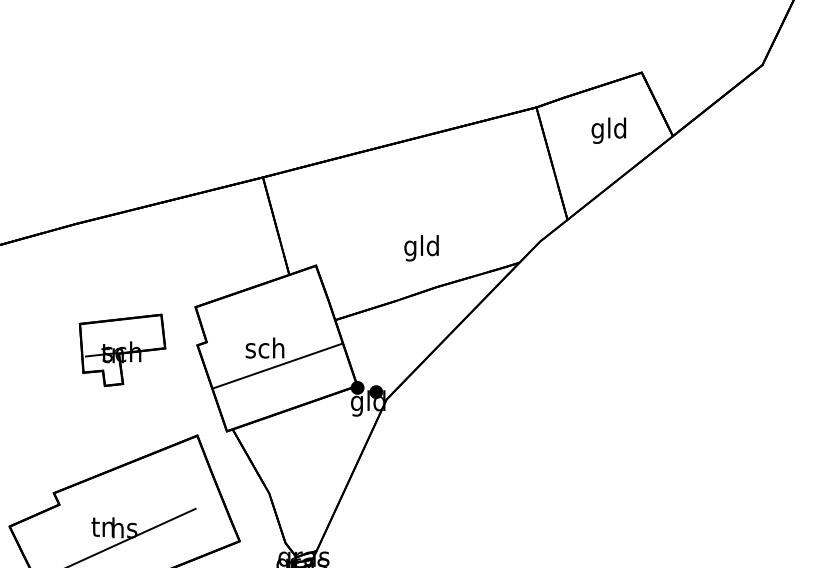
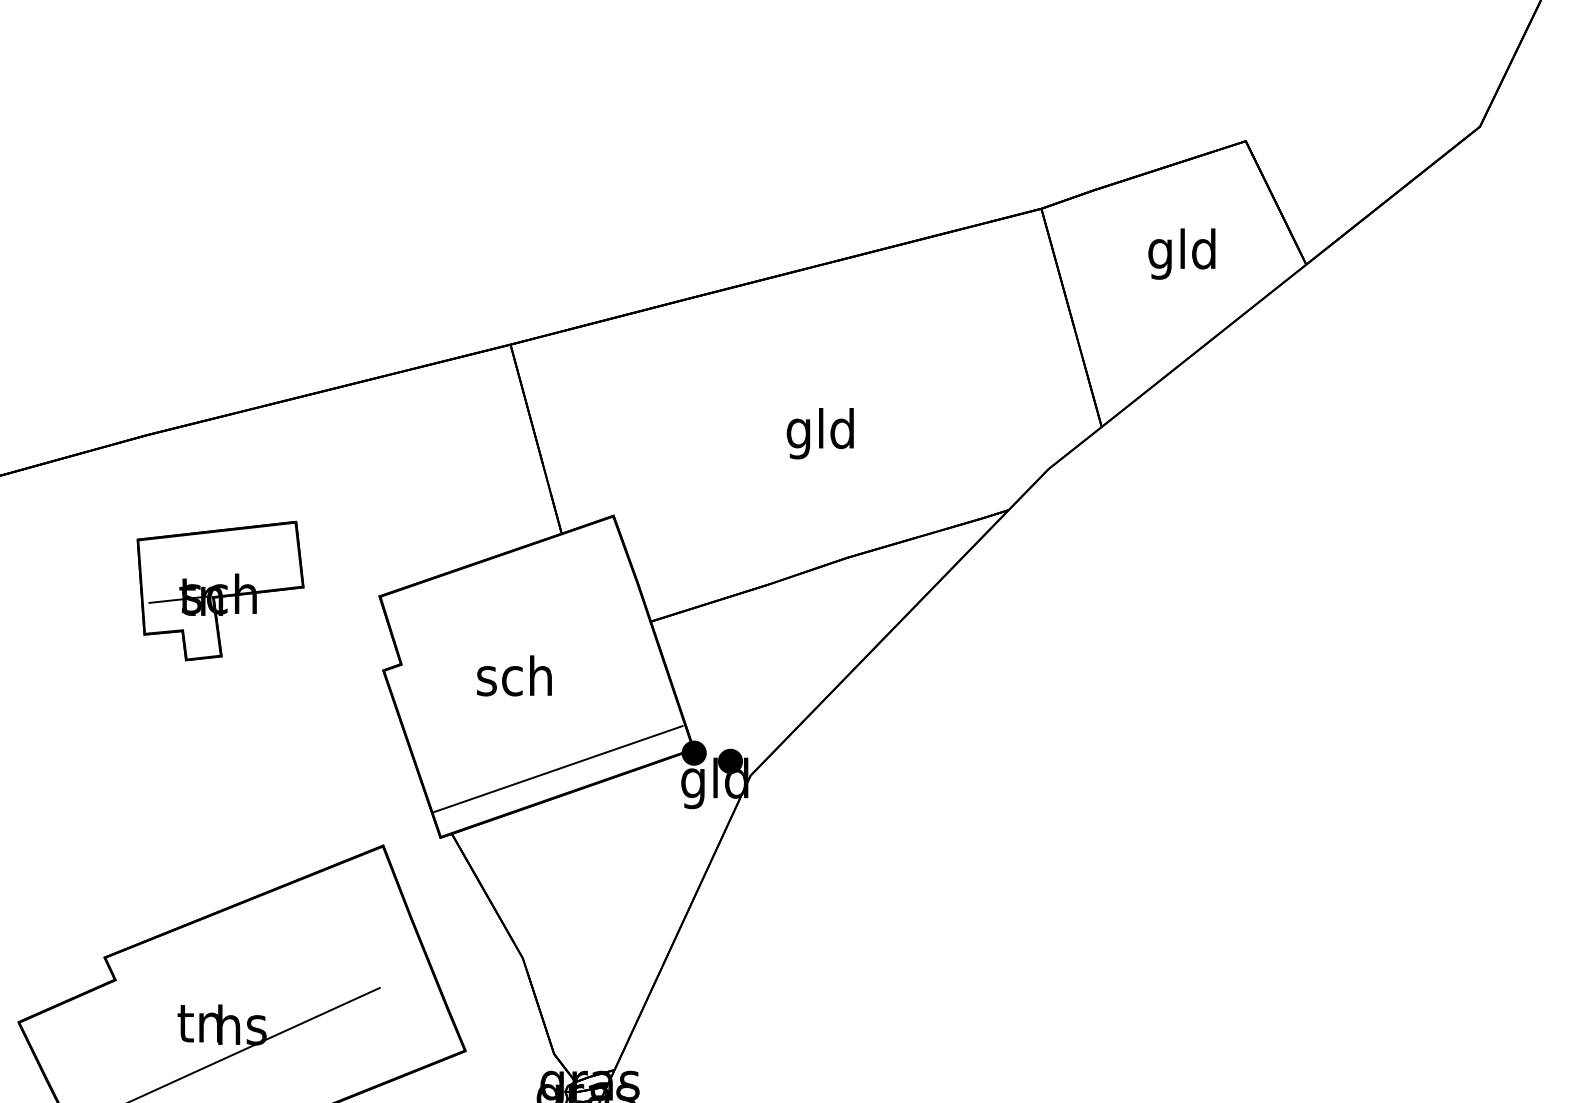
text: (421, 248) -> (820, 434), moved
part: (122, 349) -> (220, 589), moved
line: (277, 365) -> (558, 767), moved

